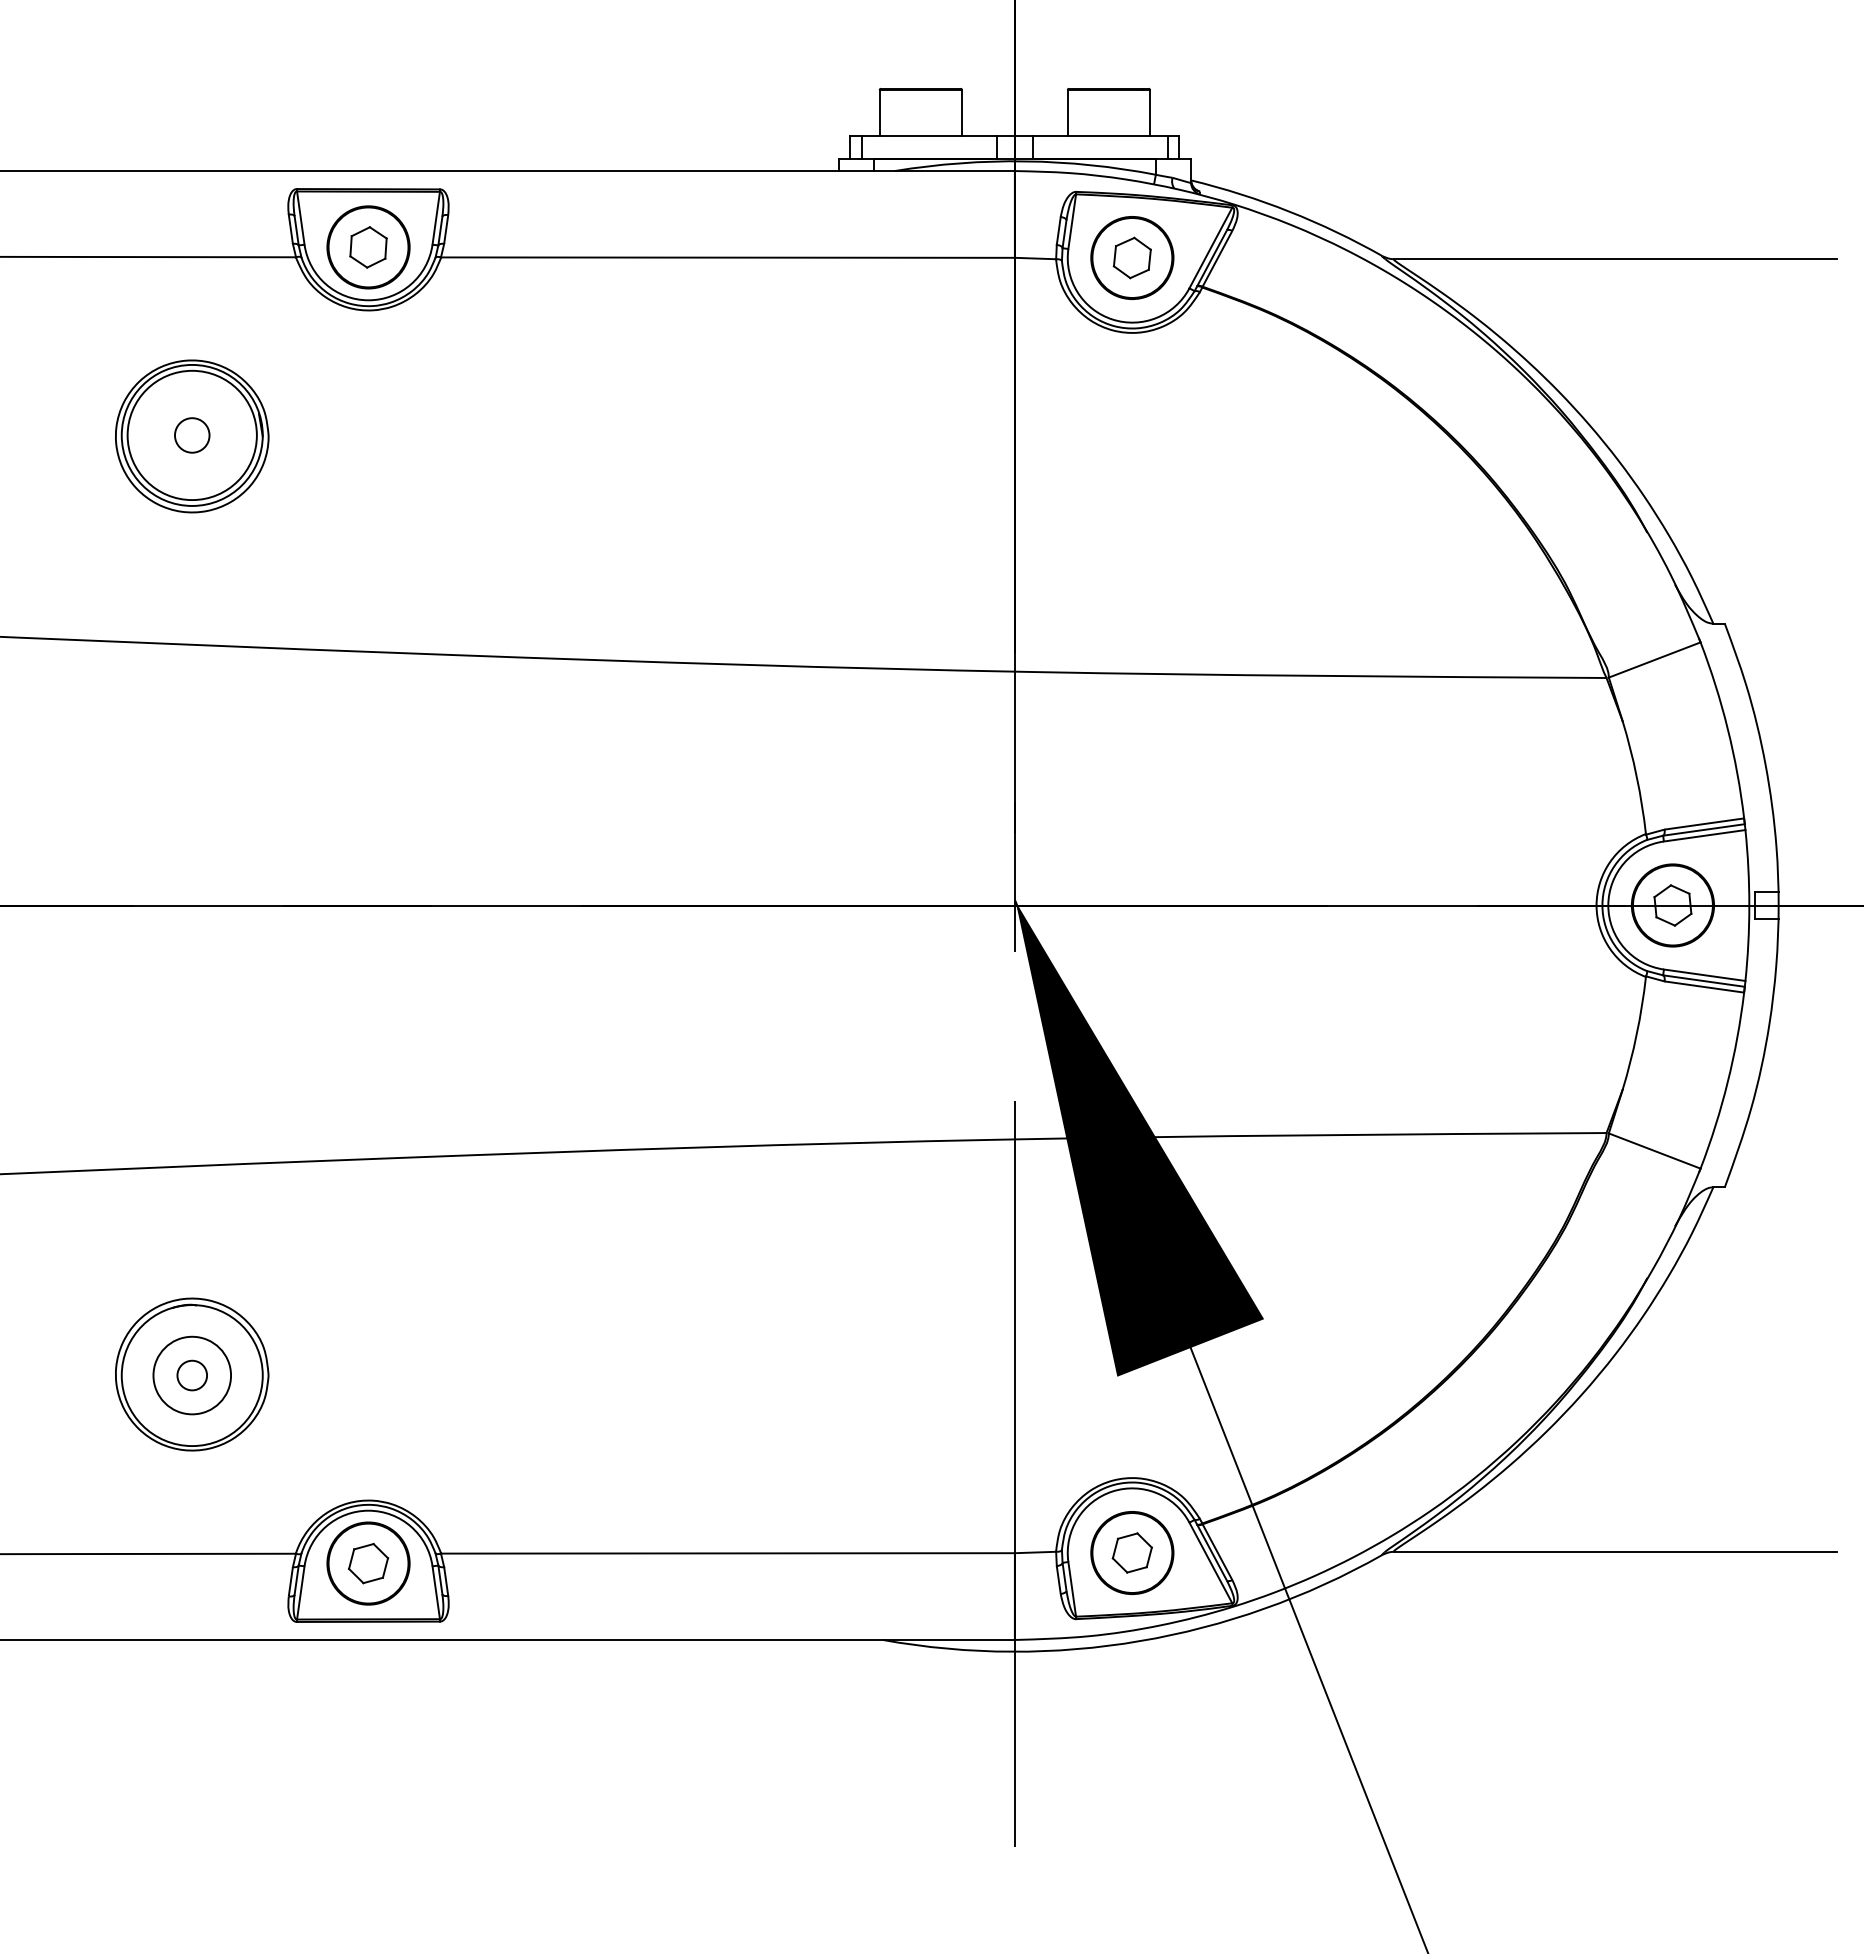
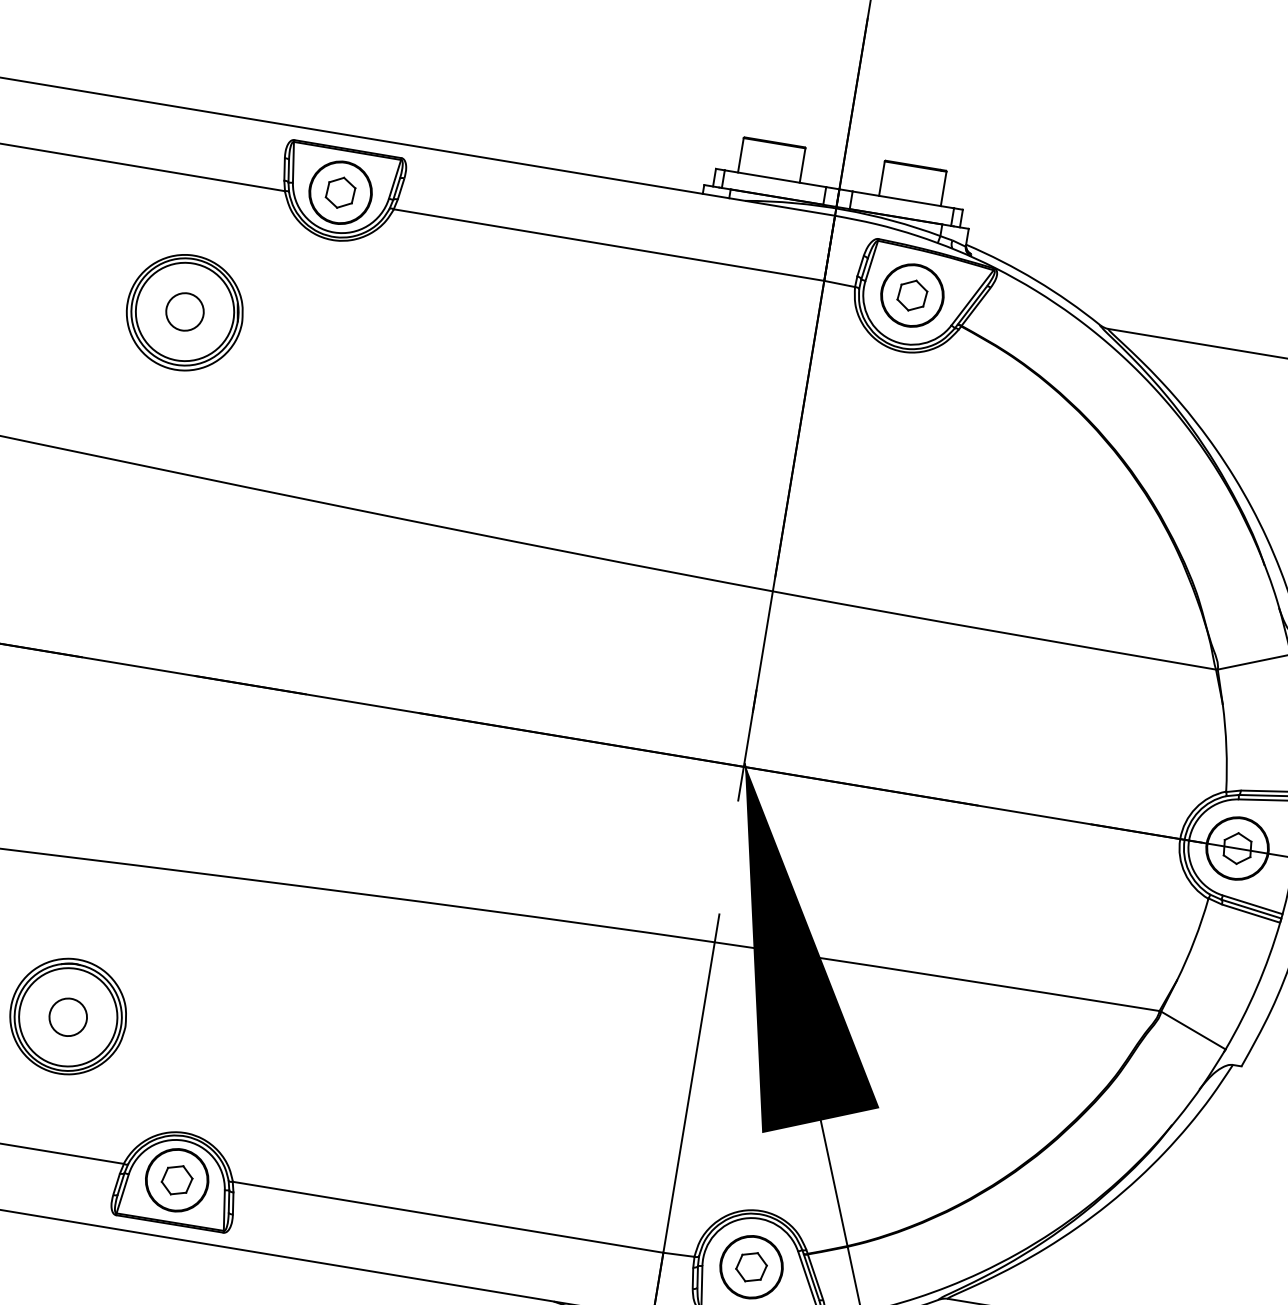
circle: (191, 435) -> (184, 311), size x1.43
circle: (191, 1375) -> (67, 1017), size x1.67
circle: (191, 1375) -> (67, 1017), size x1.67

